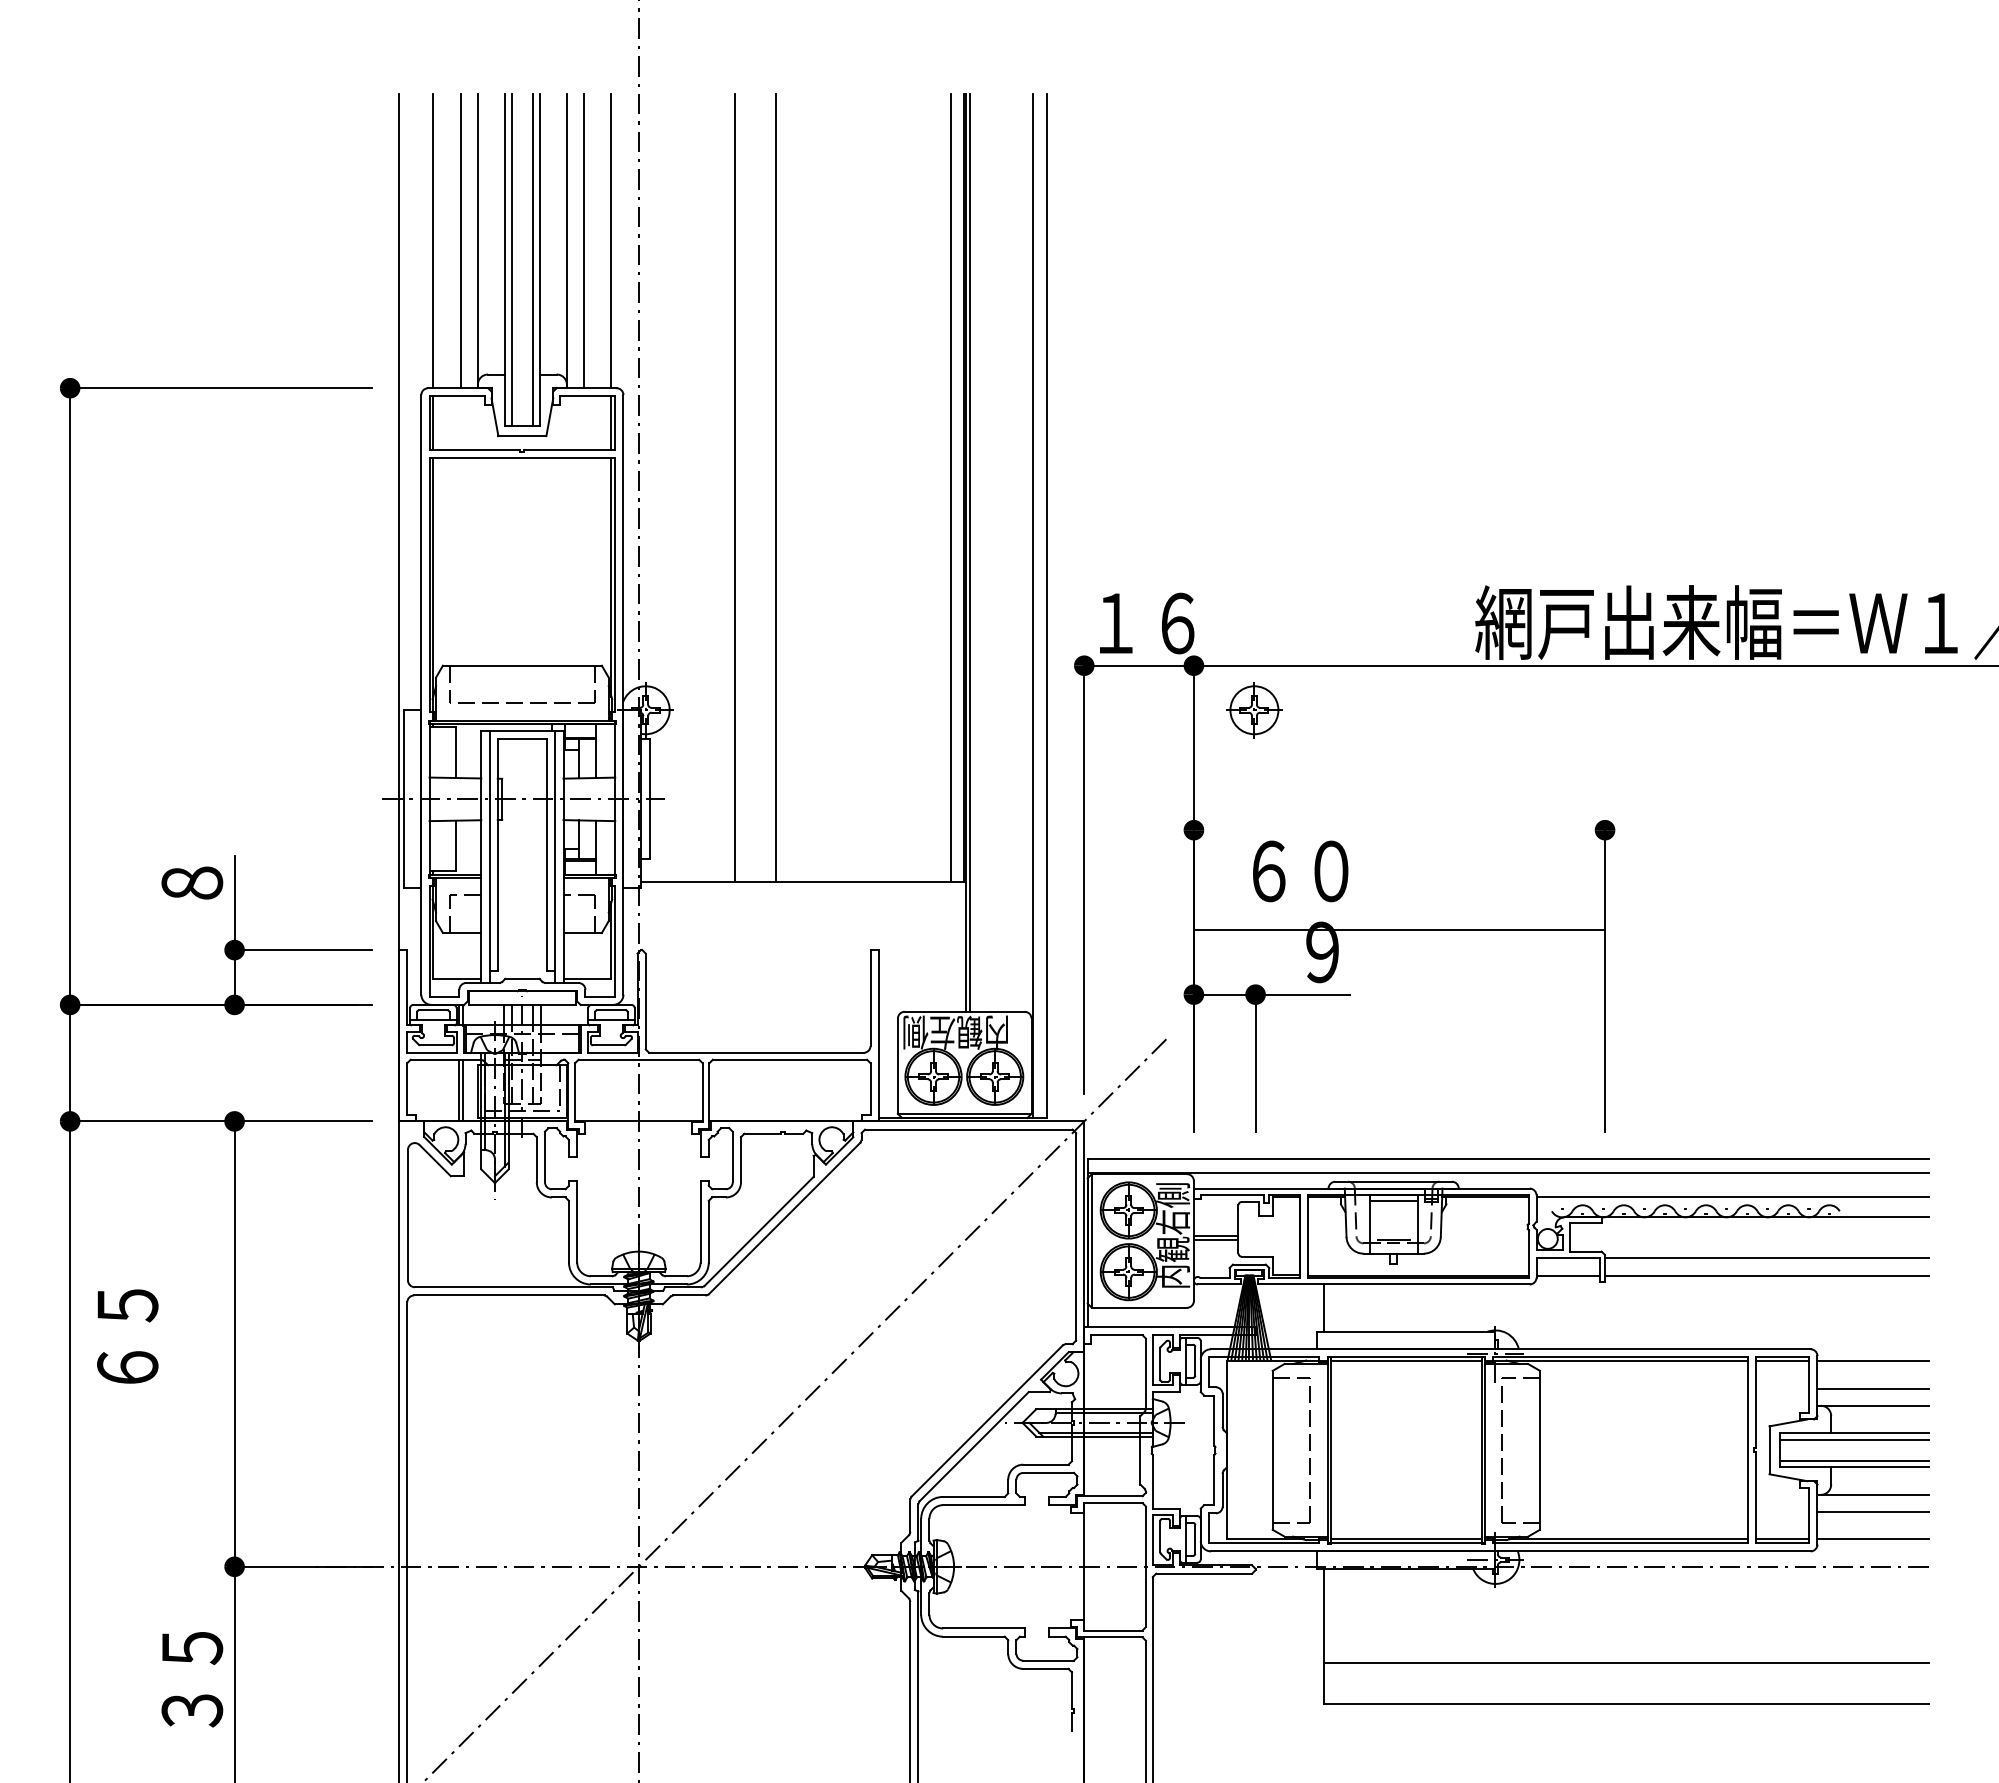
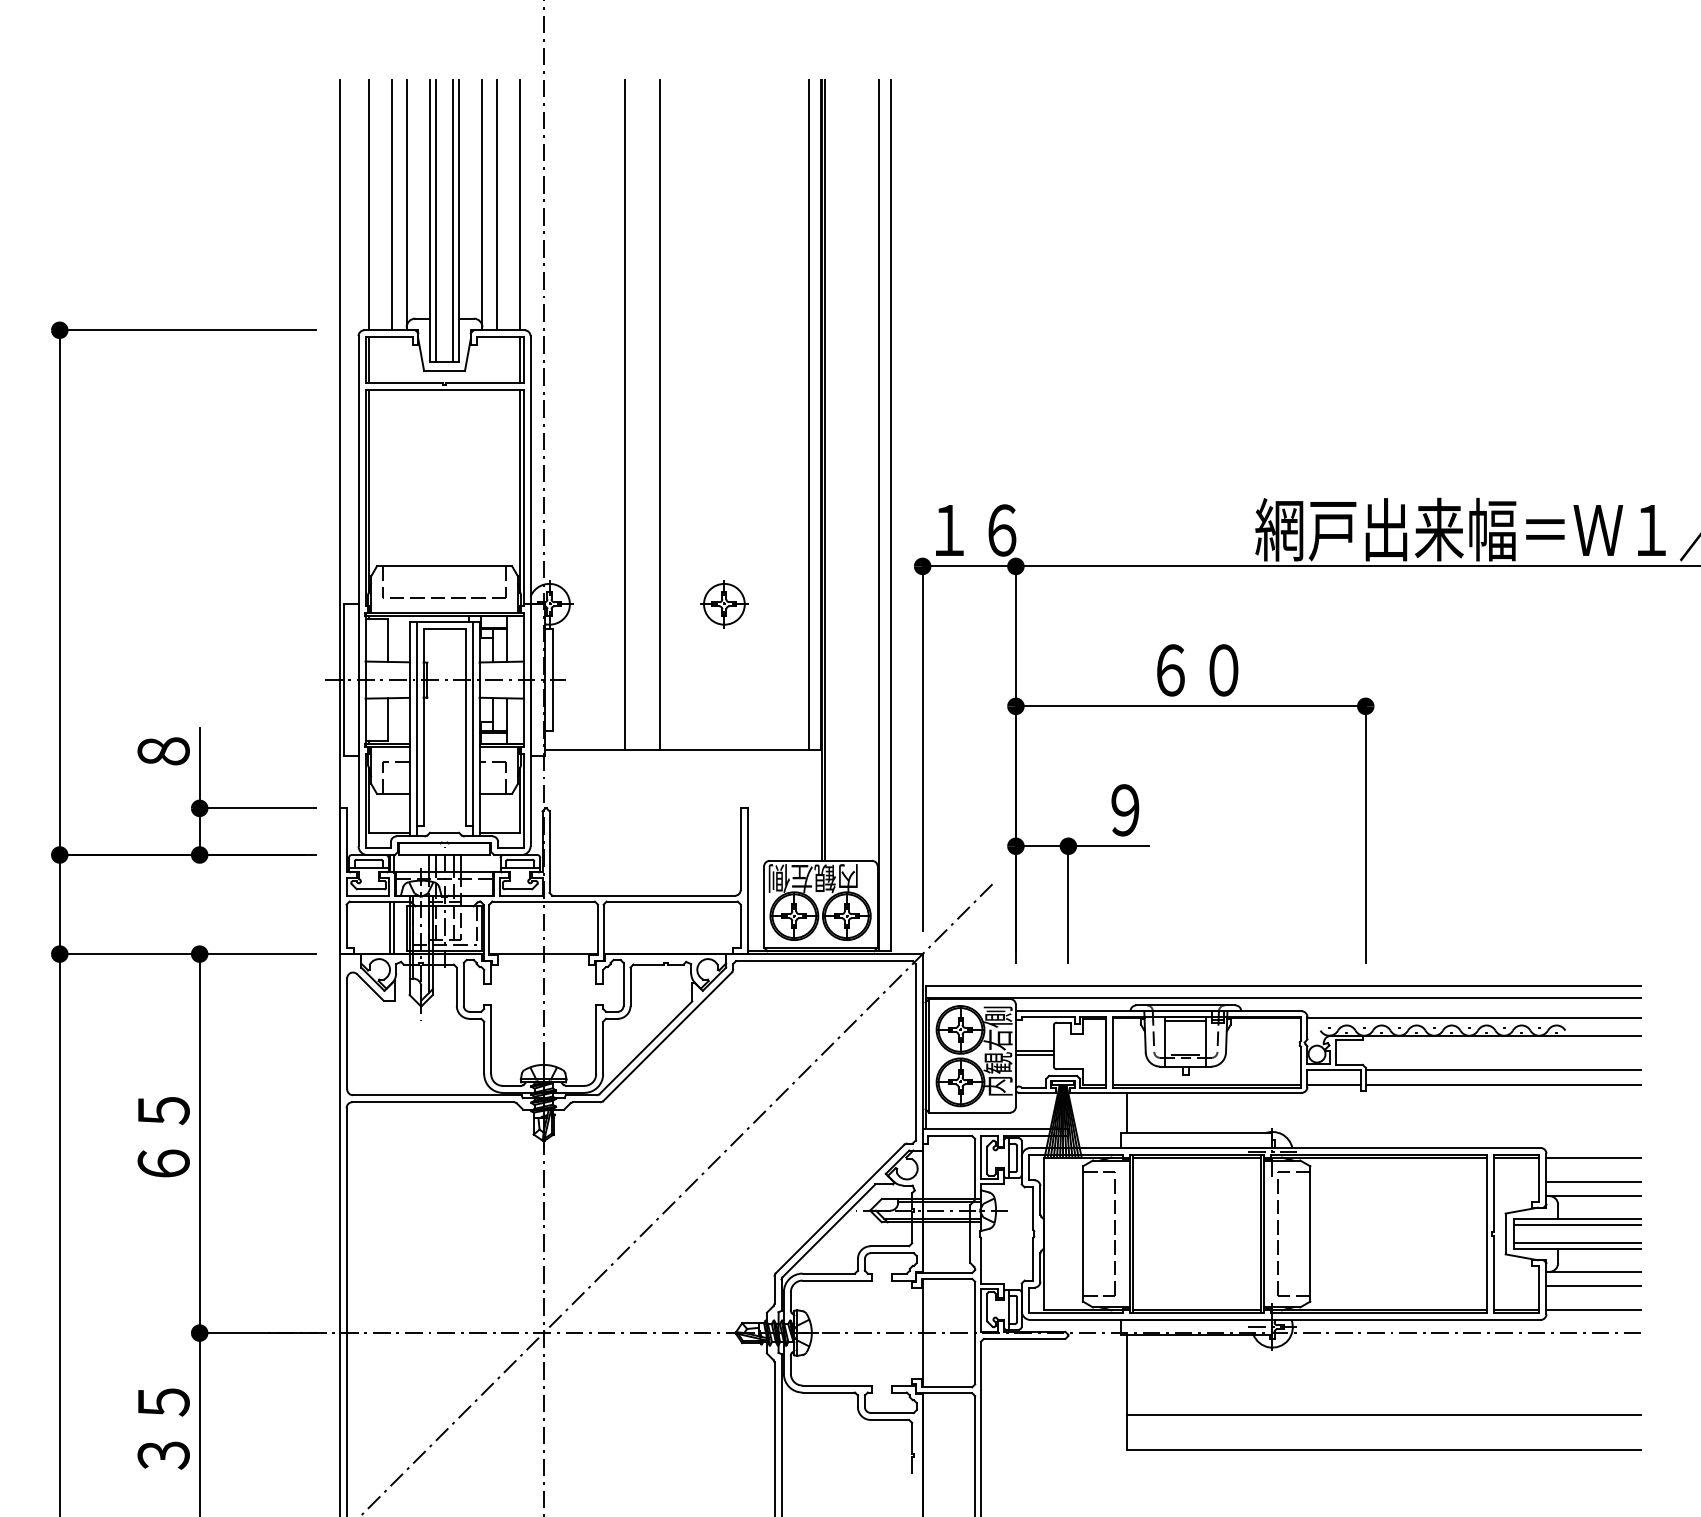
part: (1254, 710) -> (724, 604), moved
text: (1300, 871) -> (1197, 670), moved
line: (1399, 930) -> (1190, 706), moved
text: (127, 1336) -> (163, 1137), moved

